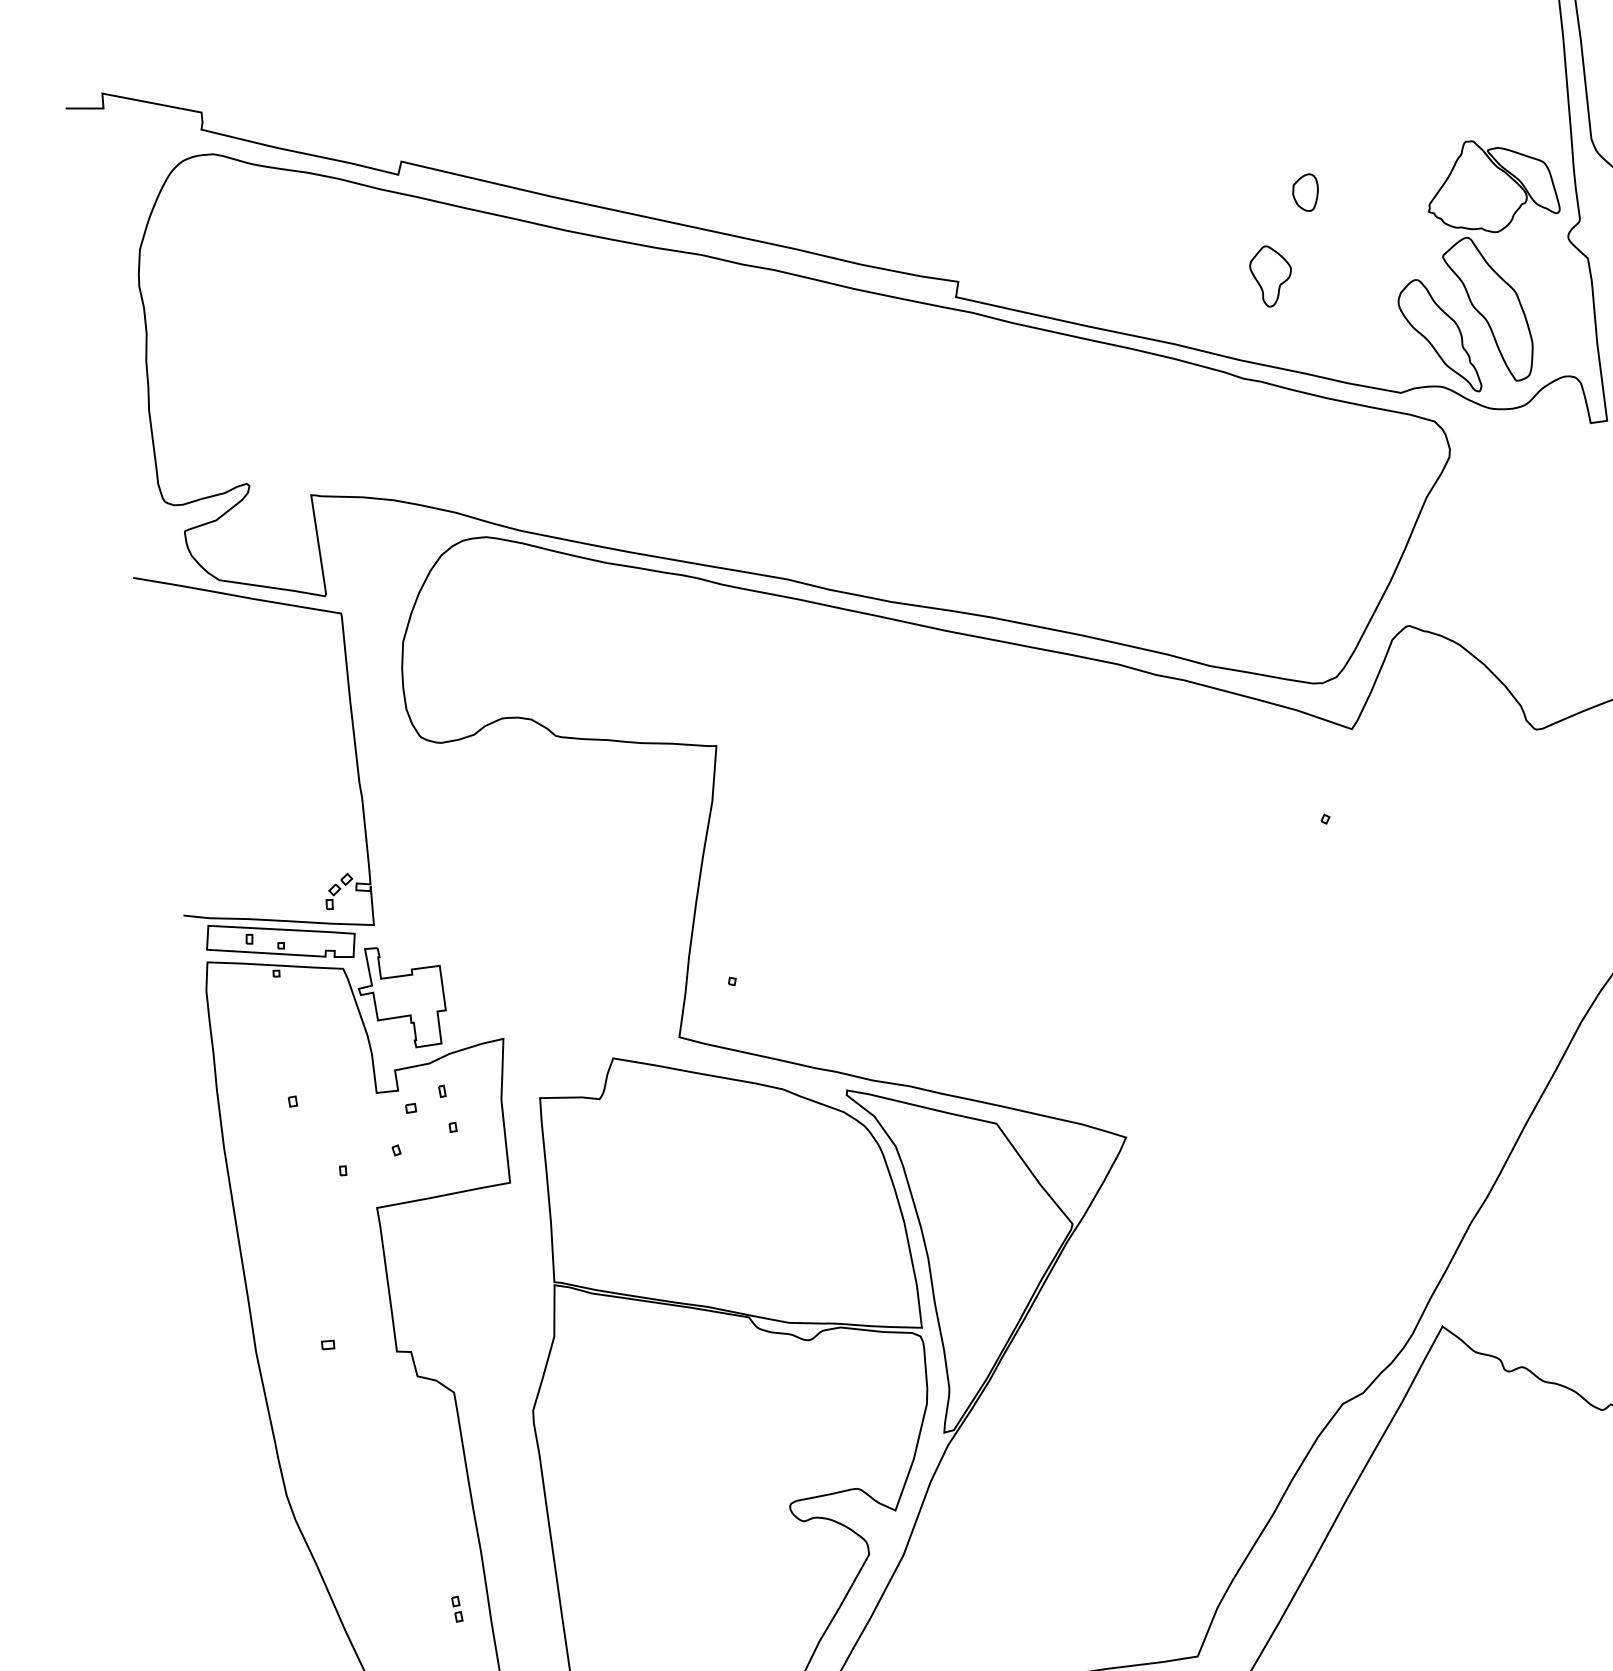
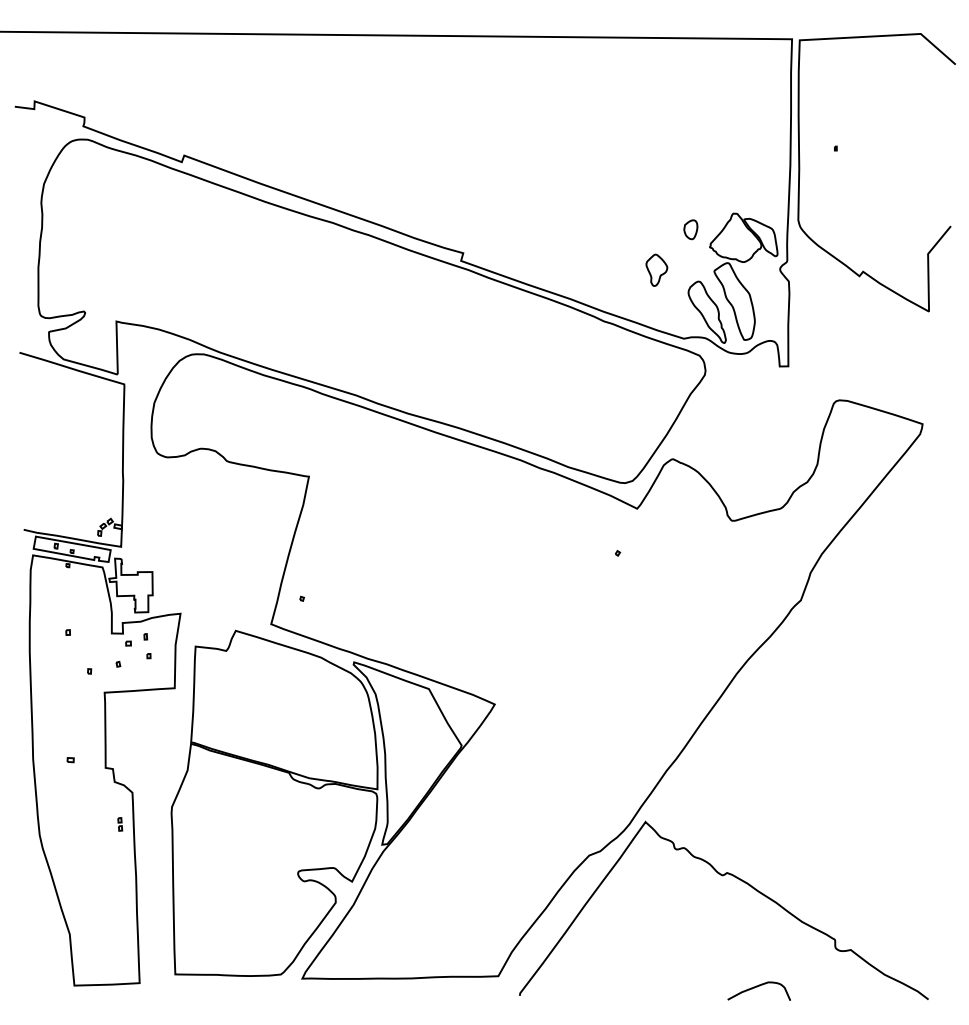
part: (1305, 192) -> (690, 229), moved
part: (1270, 274) -> (656, 269), moved
part: (457, 1609) -> (120, 824), moved

